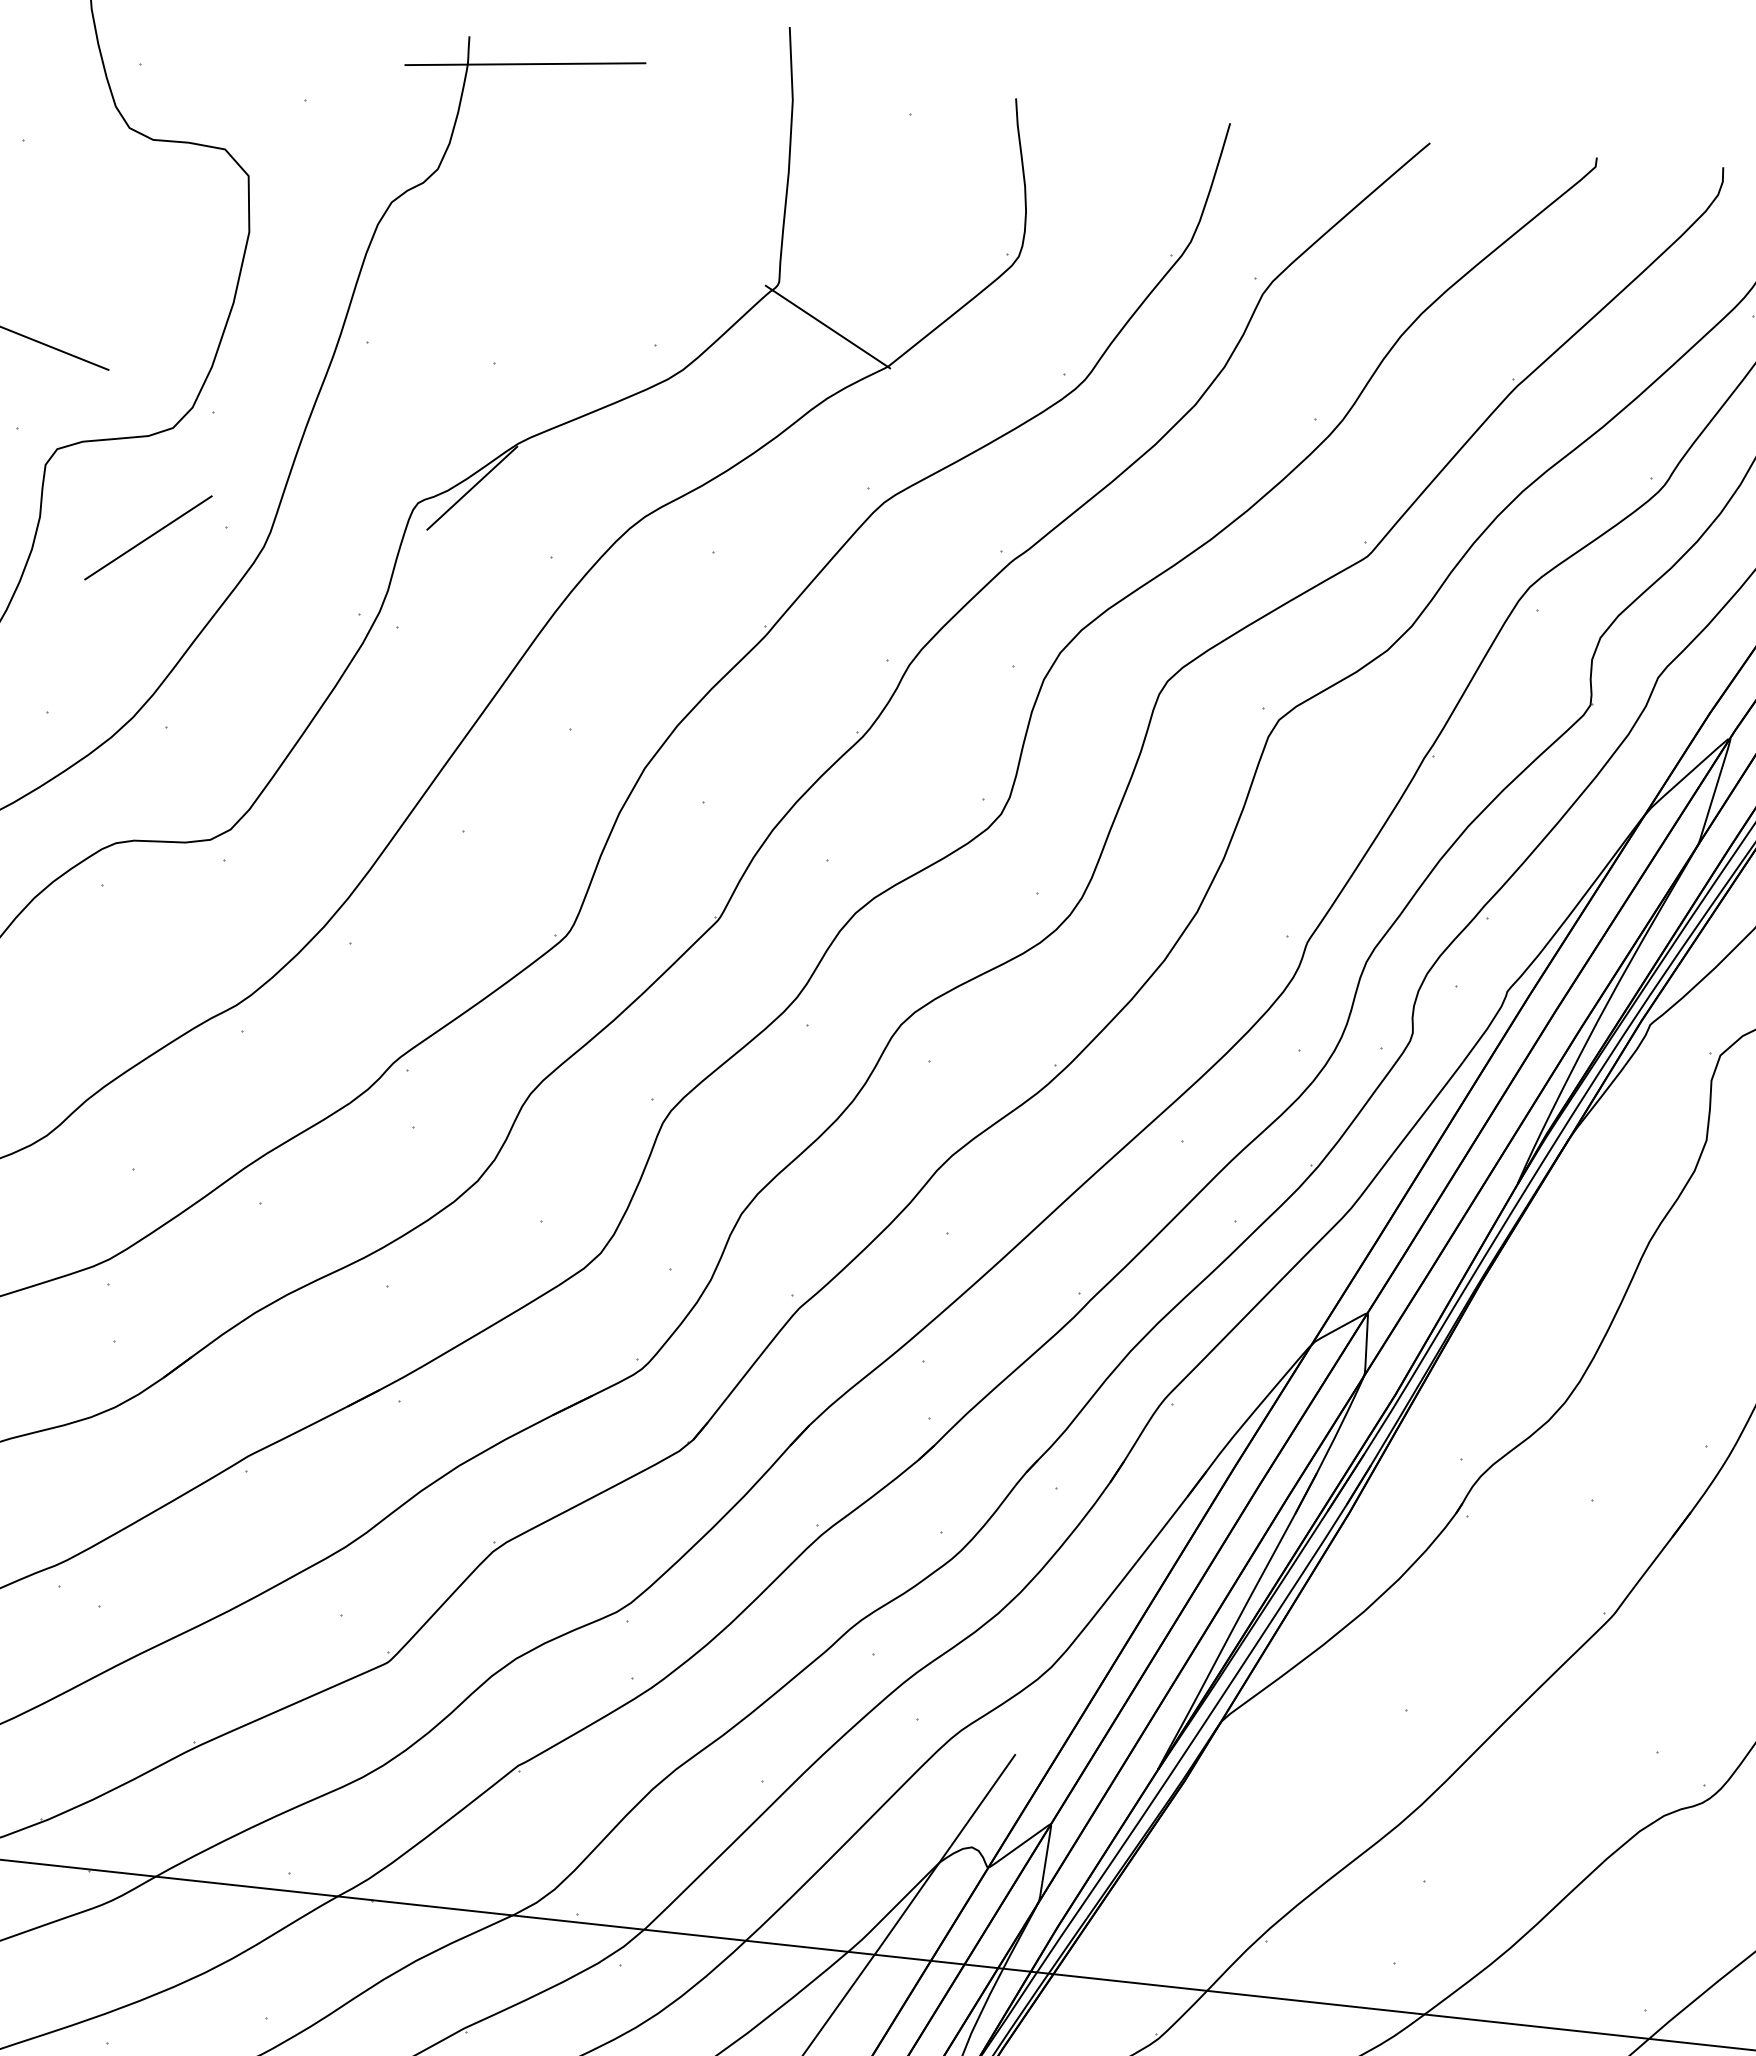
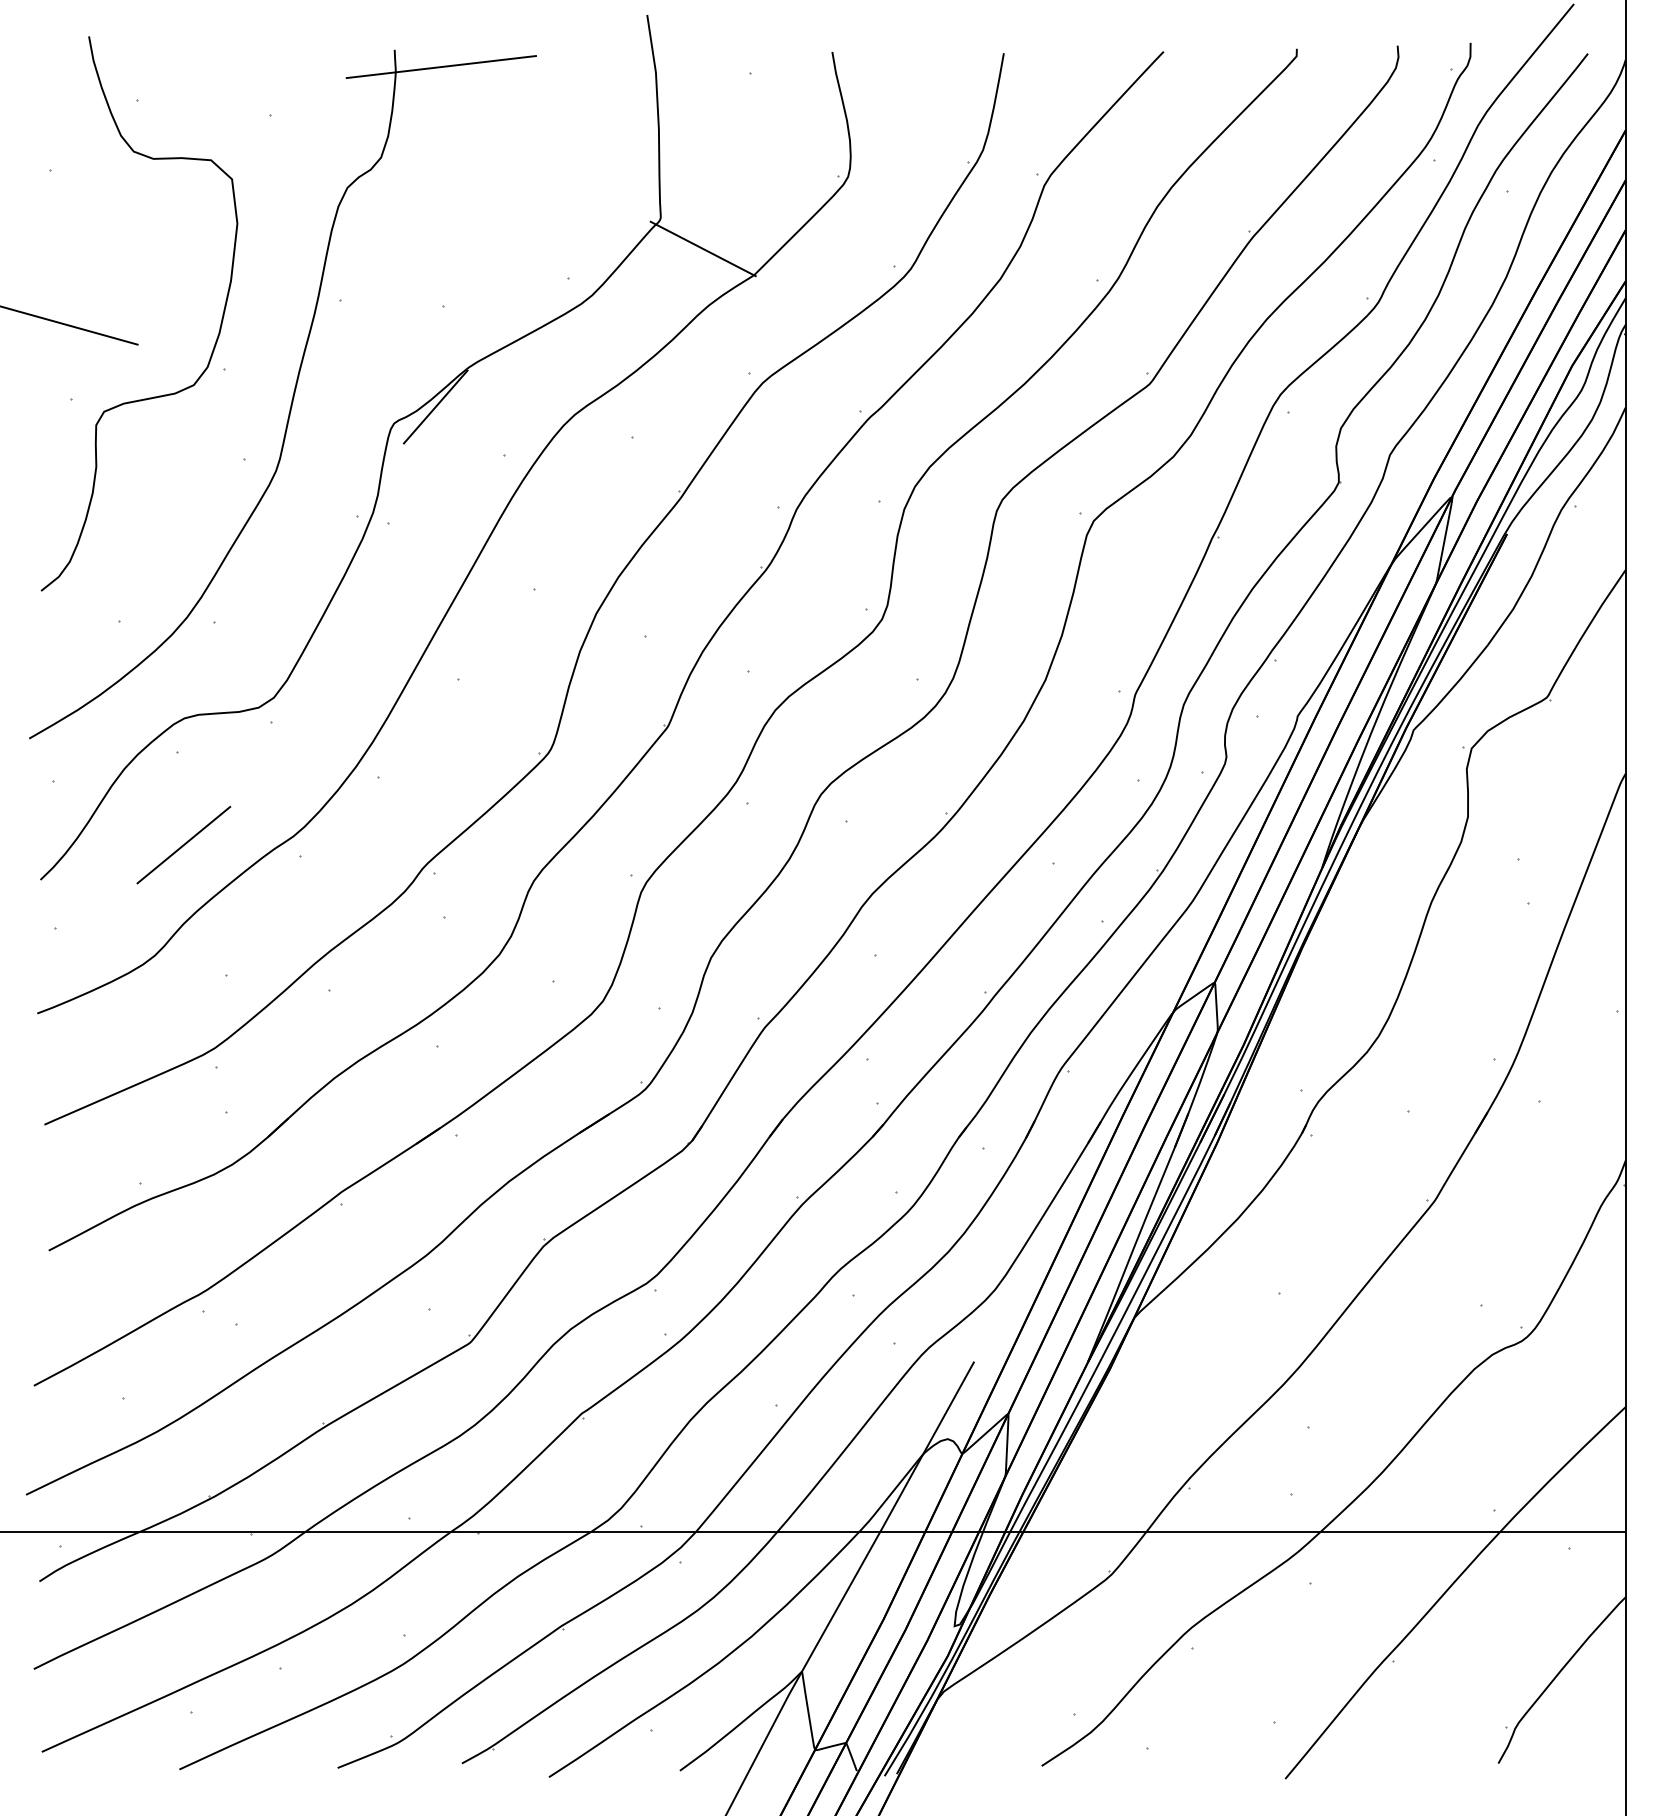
line: (148, 537) -> (183, 844), moved

